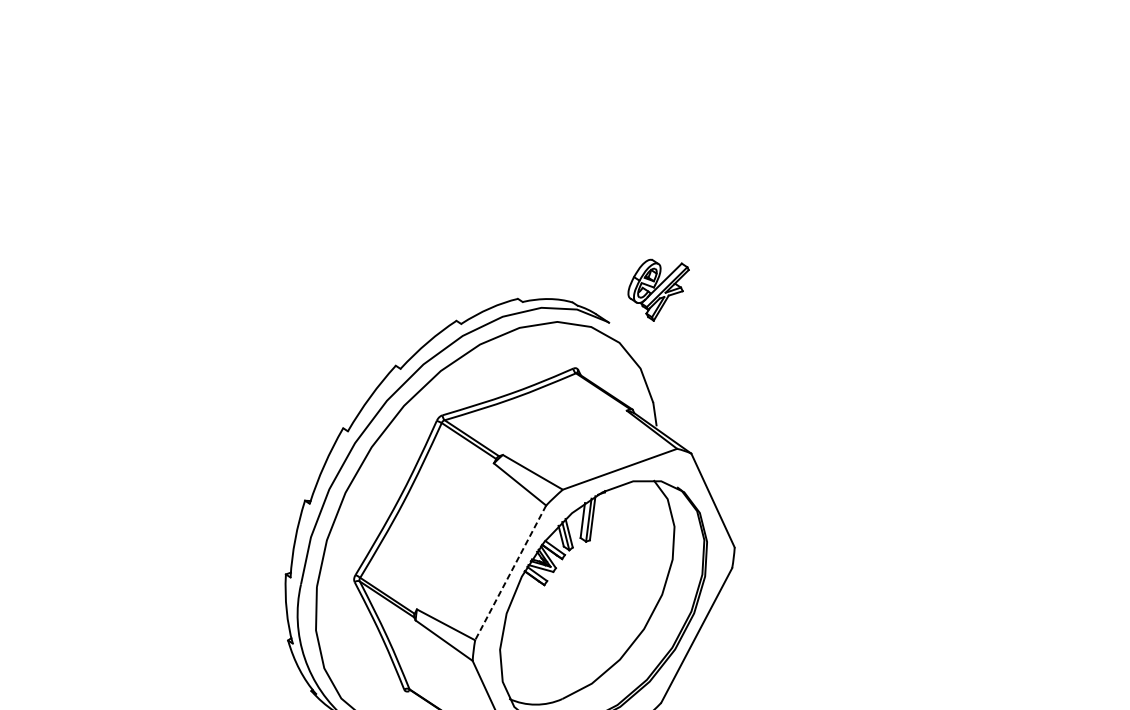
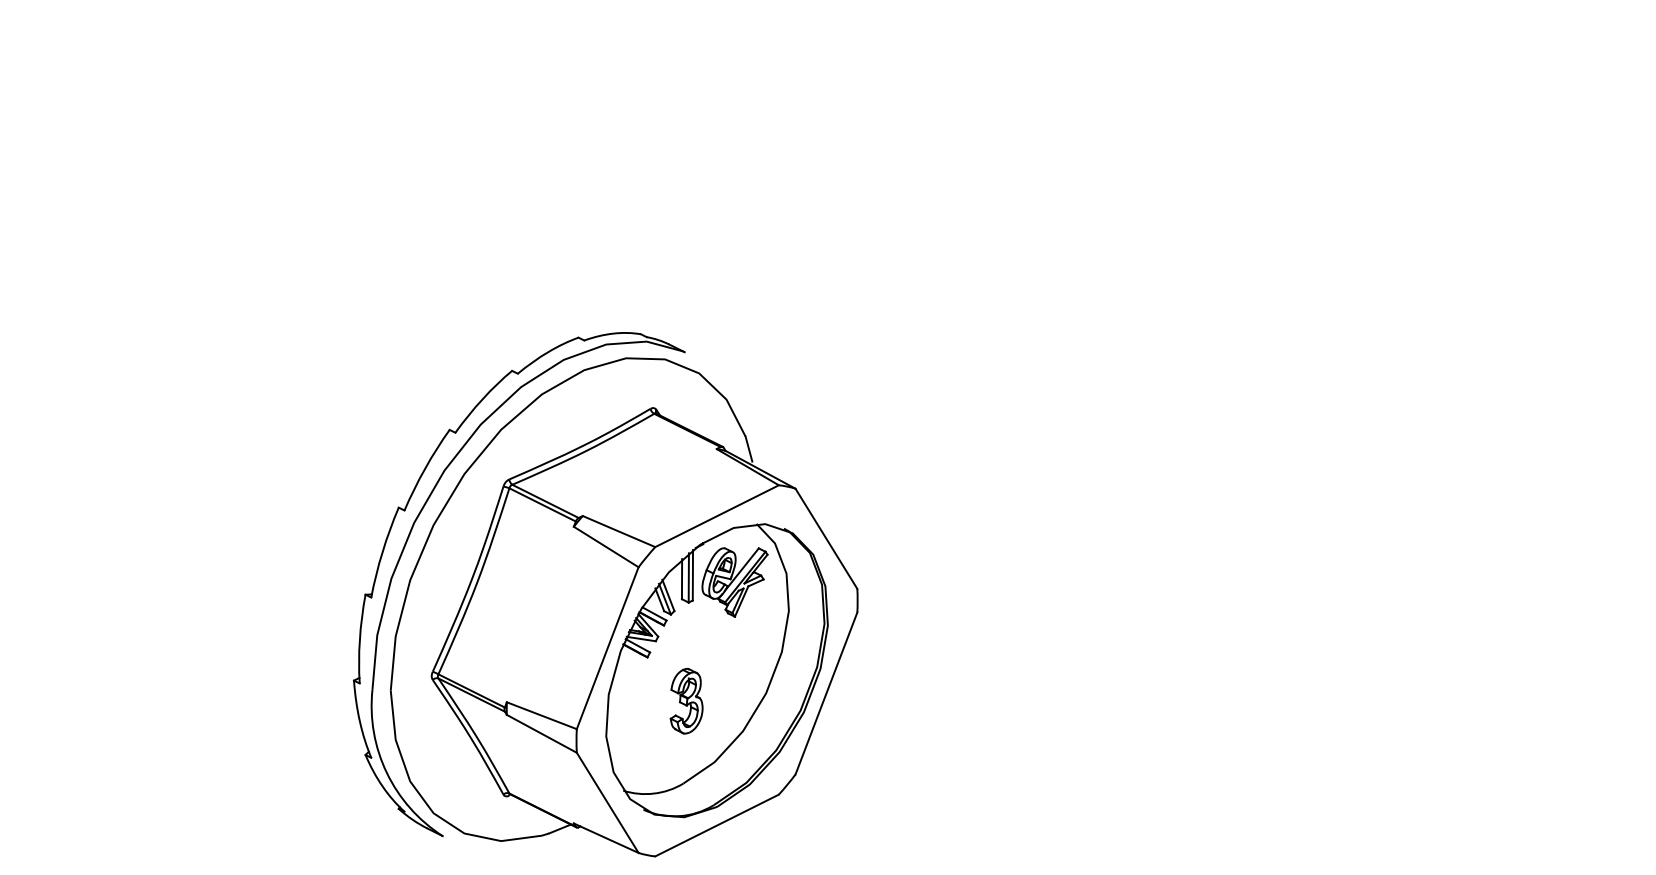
part: (657, 290) -> (734, 582), moved
line: (510, 573) -> (607, 648), dashed -> solid
part: (573, 627) -> (686, 701), added

